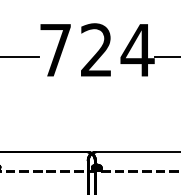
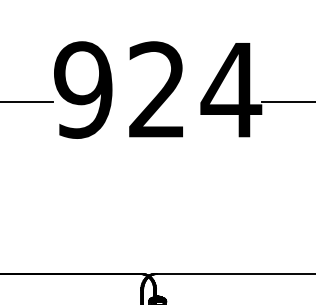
text: (55, 50) -> (83, 90), 724 -> 924

